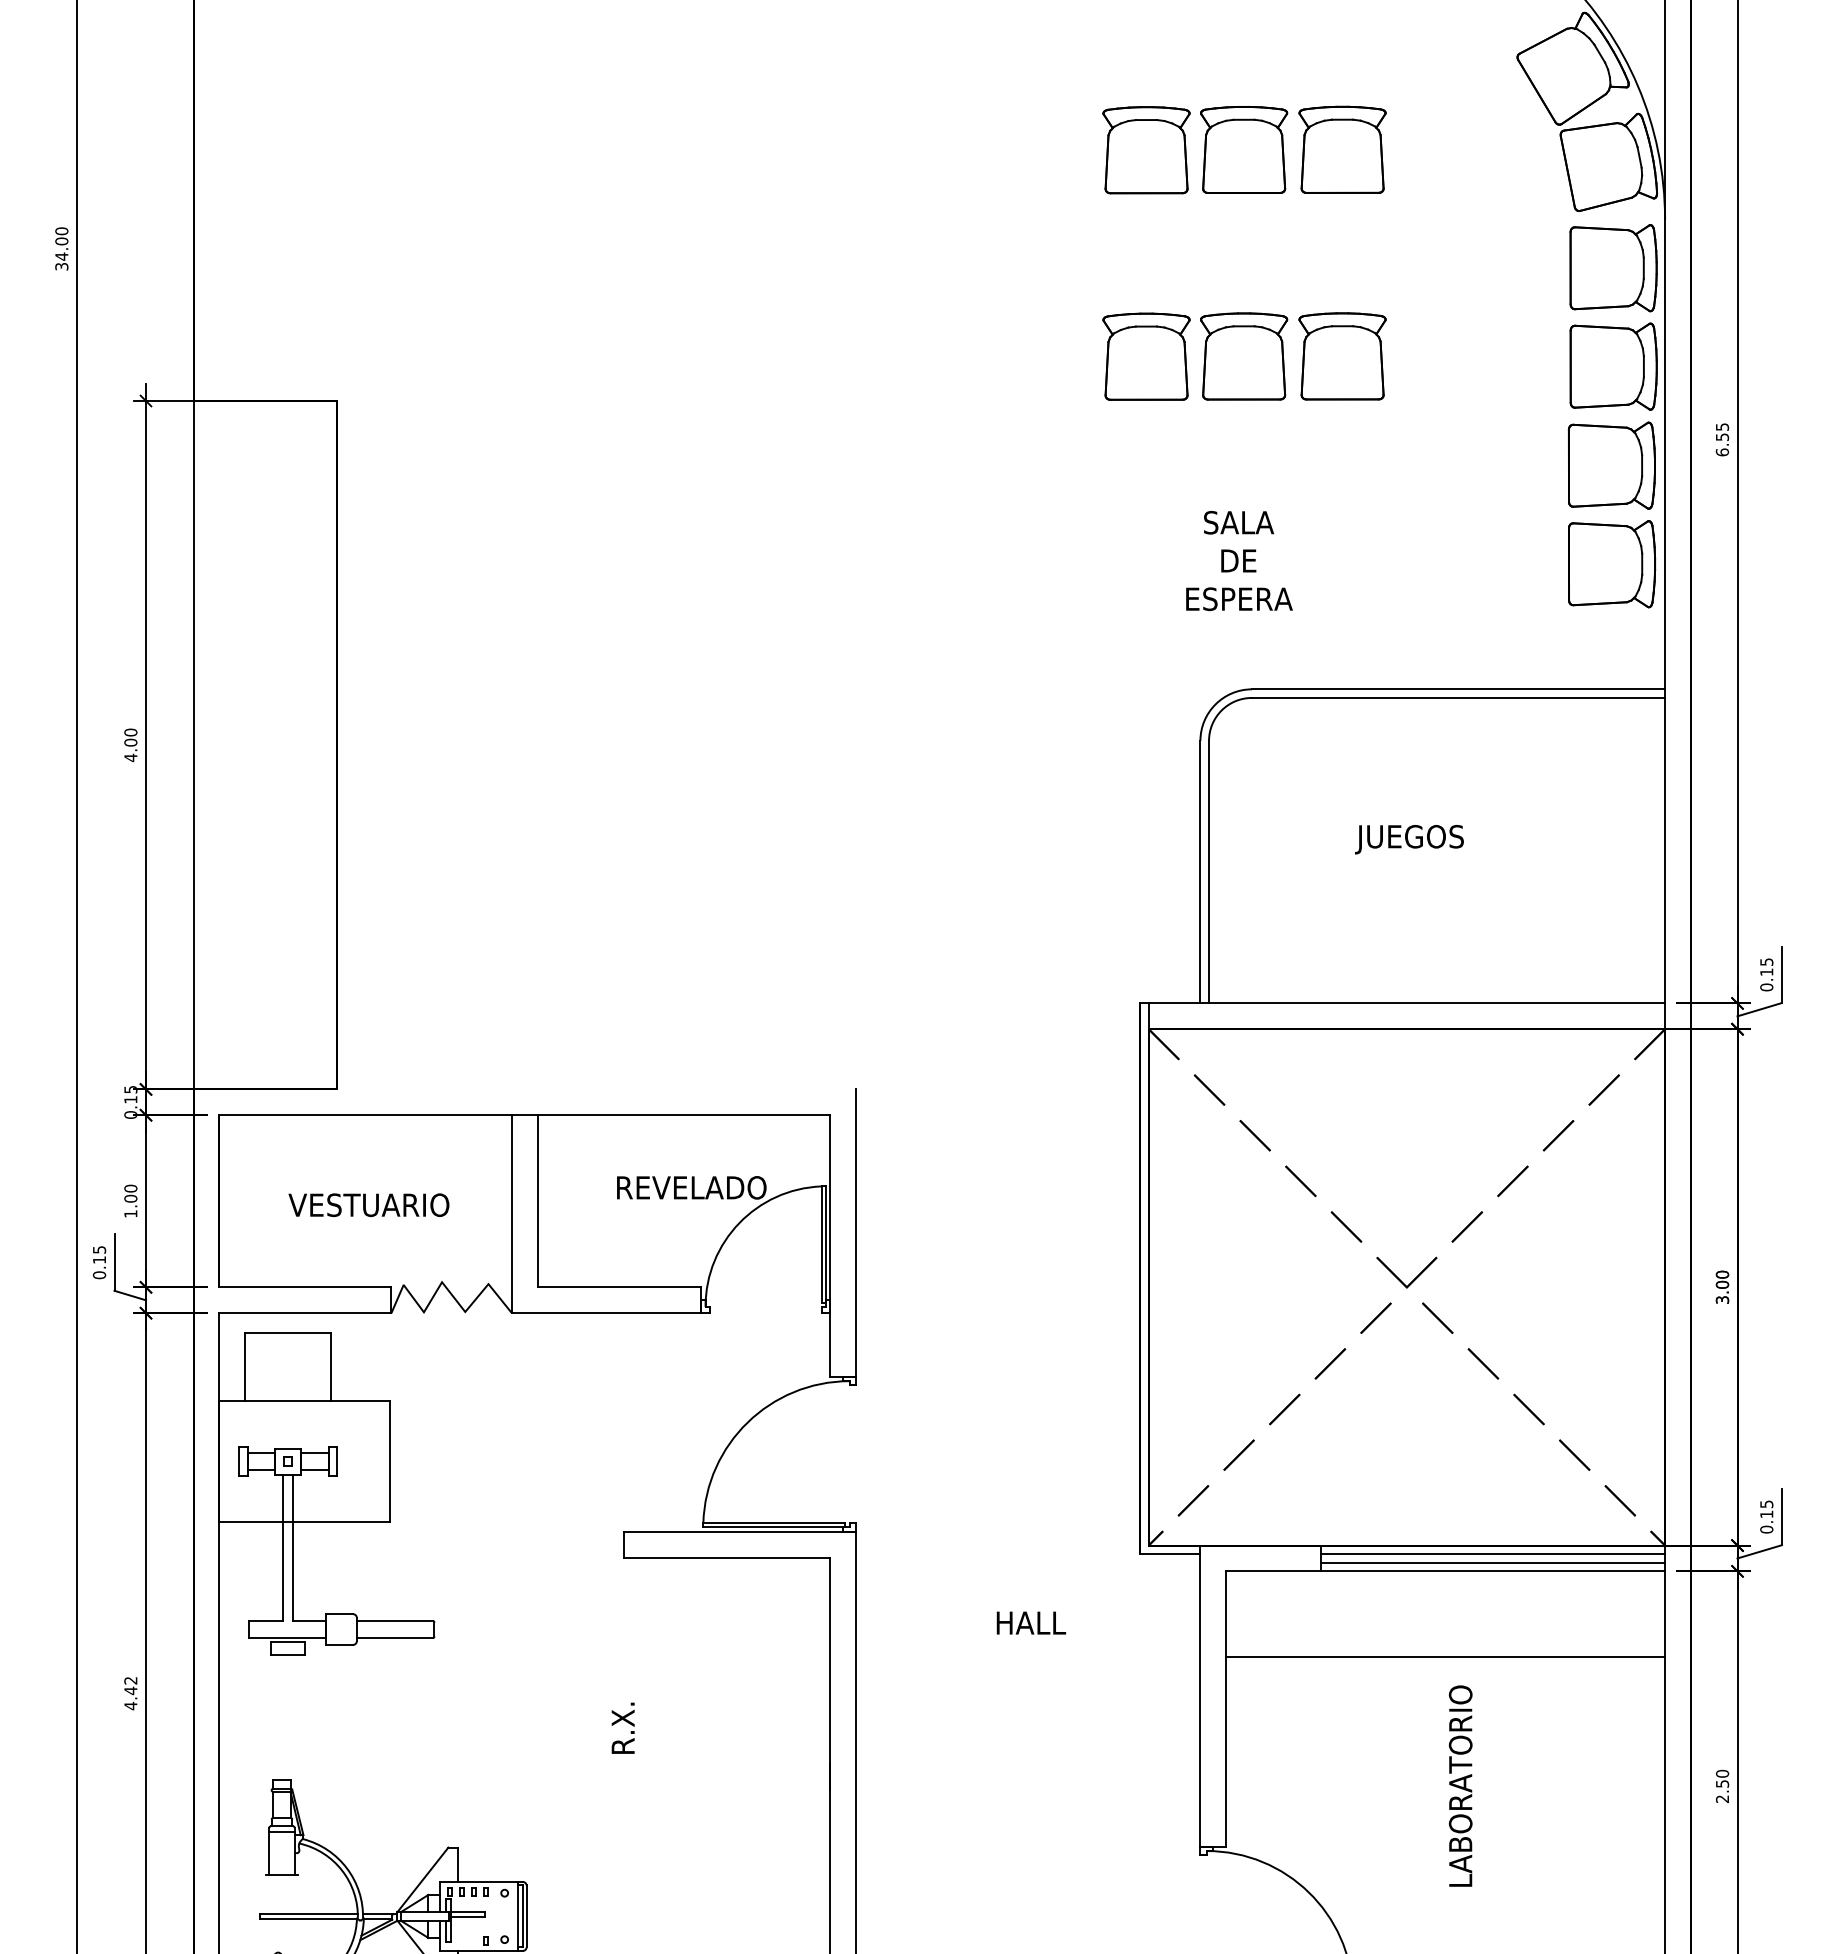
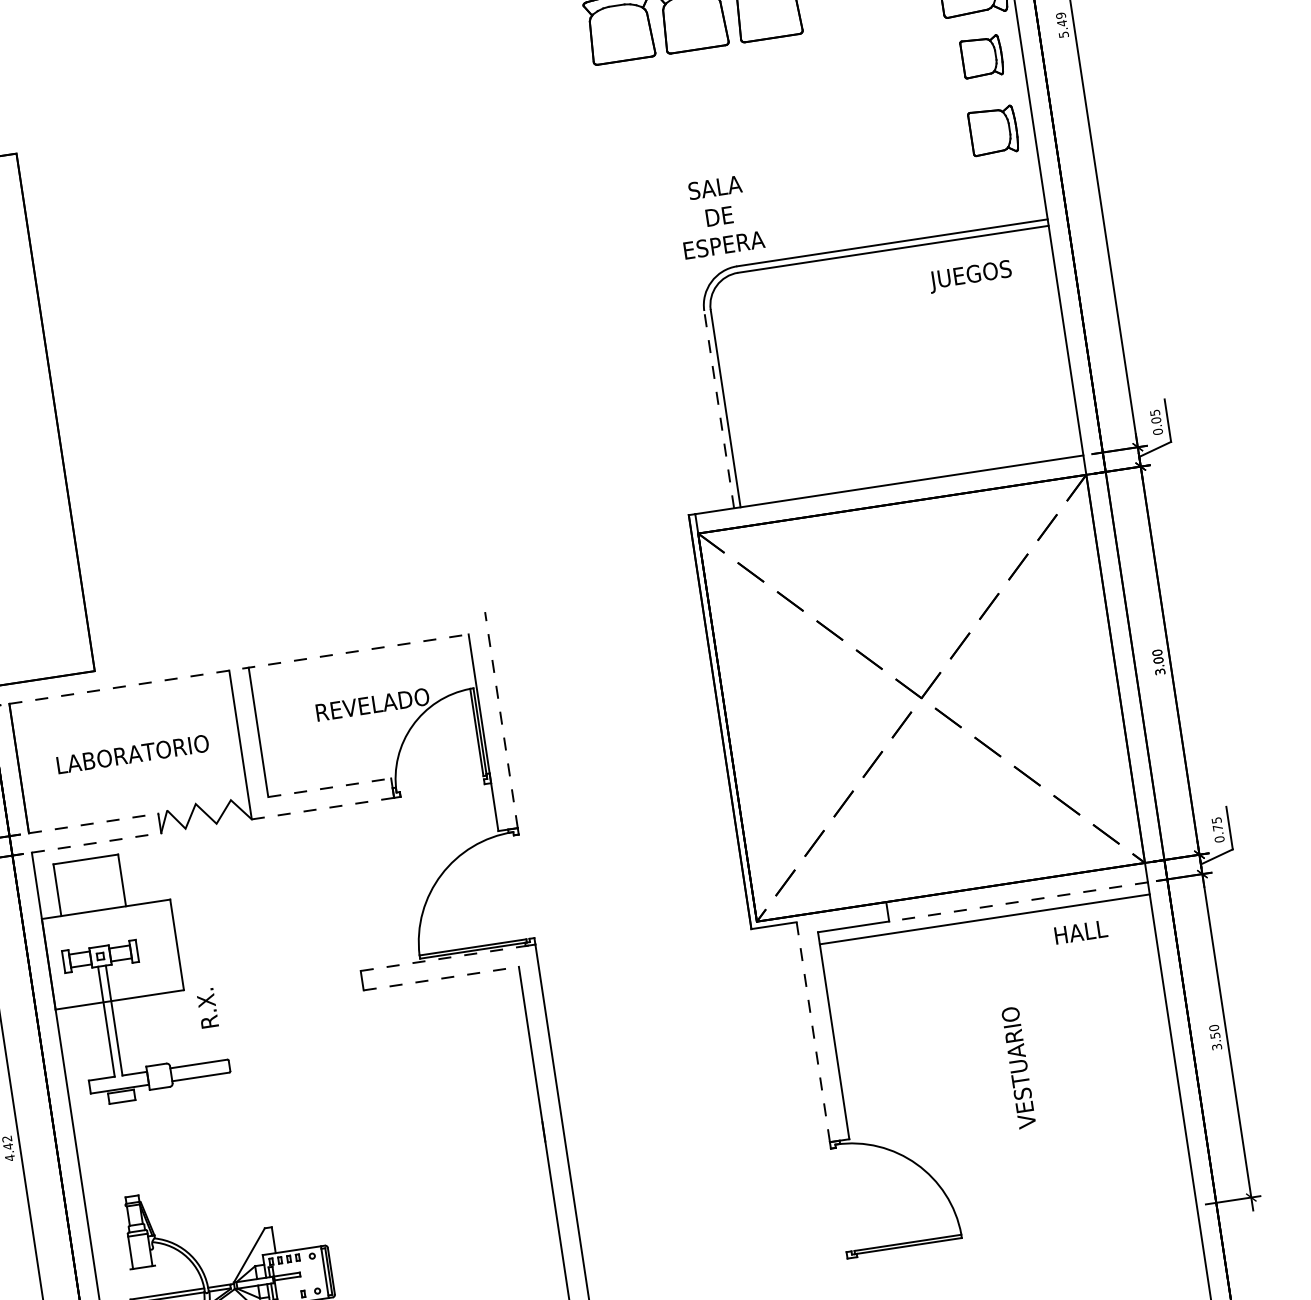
text: (1722, 439) -> (1062, 25), 6.55 -> 5.49
part: (1611, 465) -> (981, 57), size x0.6
text: (1239, 560) -> (719, 216), moved
part: (1612, 564) -> (993, 131), size x0.7
text: (1409, 839) -> (970, 276), moved
line: (1200, 871) -> (719, 409), solid -> dashed
text: (1766, 972) -> (1156, 420), 0.15 -> 0.05
line: (525, 1115) -> (239, 669), solid -> dashed
text: (369, 1205) -> (132, 754), VESTUARIO -> LABORATORIO
line: (856, 1233) -> (501, 720), solid -> dashed
line: (305, 1287) -> (93, 823), solid -> dashed
line: (619, 1287) -> (329, 787), solid -> dashed
line: (305, 1313) -> (96, 843), solid -> dashed
line: (606, 1313) -> (322, 808), solid -> dashed
text: (1766, 1514) -> (1217, 828), 0.15 -> 0.75
line: (740, 1531) -> (448, 957), solid -> dashed
line: (1492, 1554) -> (1016, 889), removed
line: (727, 1557) -> (441, 978), solid -> dashed
line: (1492, 1562) -> (1017, 895), removed
line: (1492, 1571) -> (1018, 902), solid -> dashed
text: (1030, 1622) -> (1080, 931), moved
line: (1445, 1657) -> (984, 919), moved
line: (1200, 1696) -> (812, 1029), solid -> dashed
text: (622, 1727) -> (206, 1007), moved
text: (1460, 1785) -> (1018, 1066), LABORATORIO -> VESTUARIO
text: (1722, 1798) -> (1216, 1046), 2.50 -> 3.50

